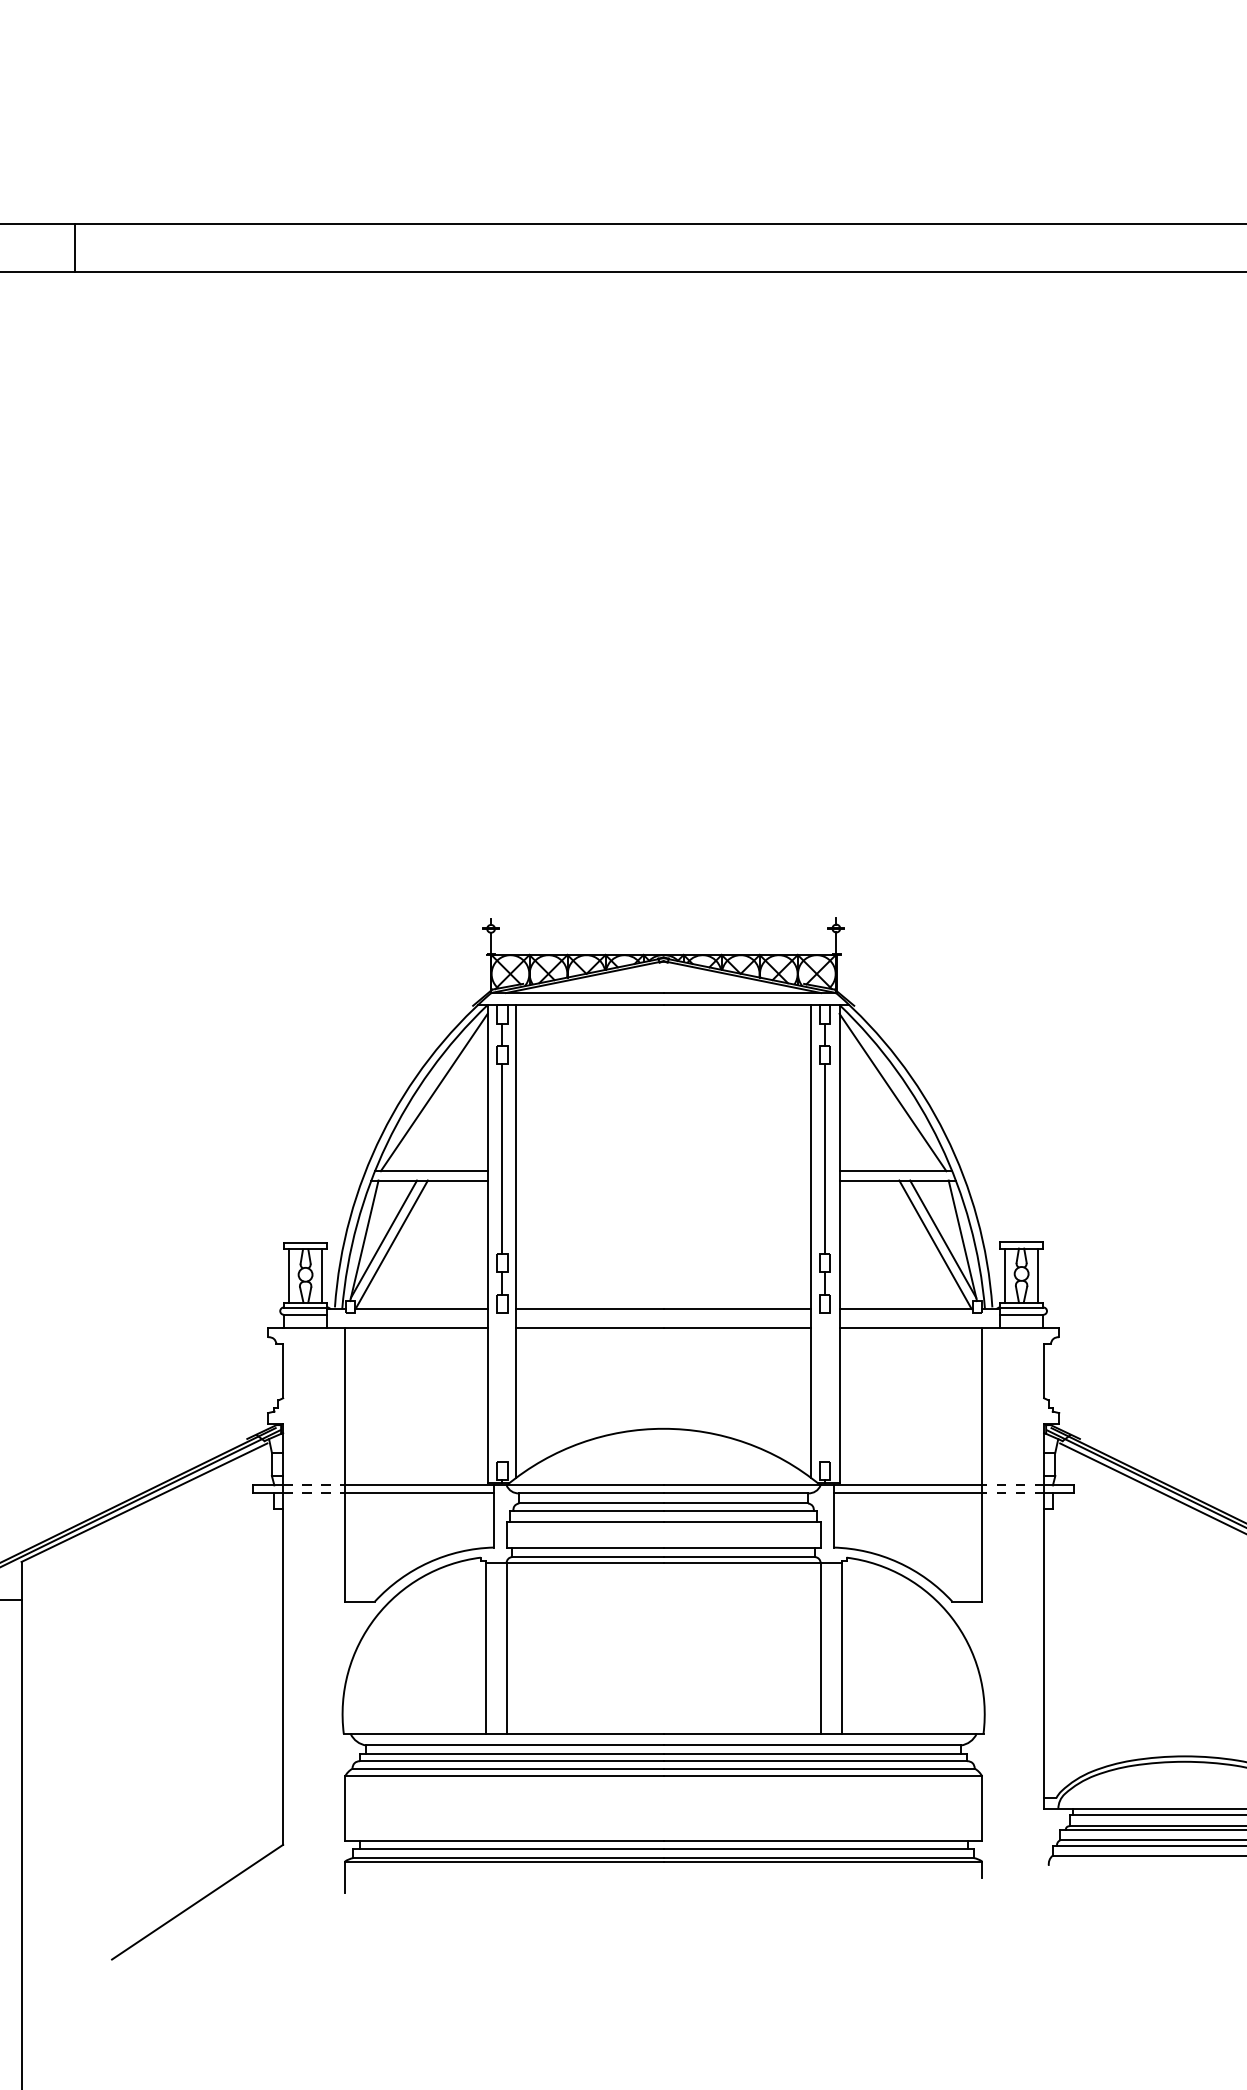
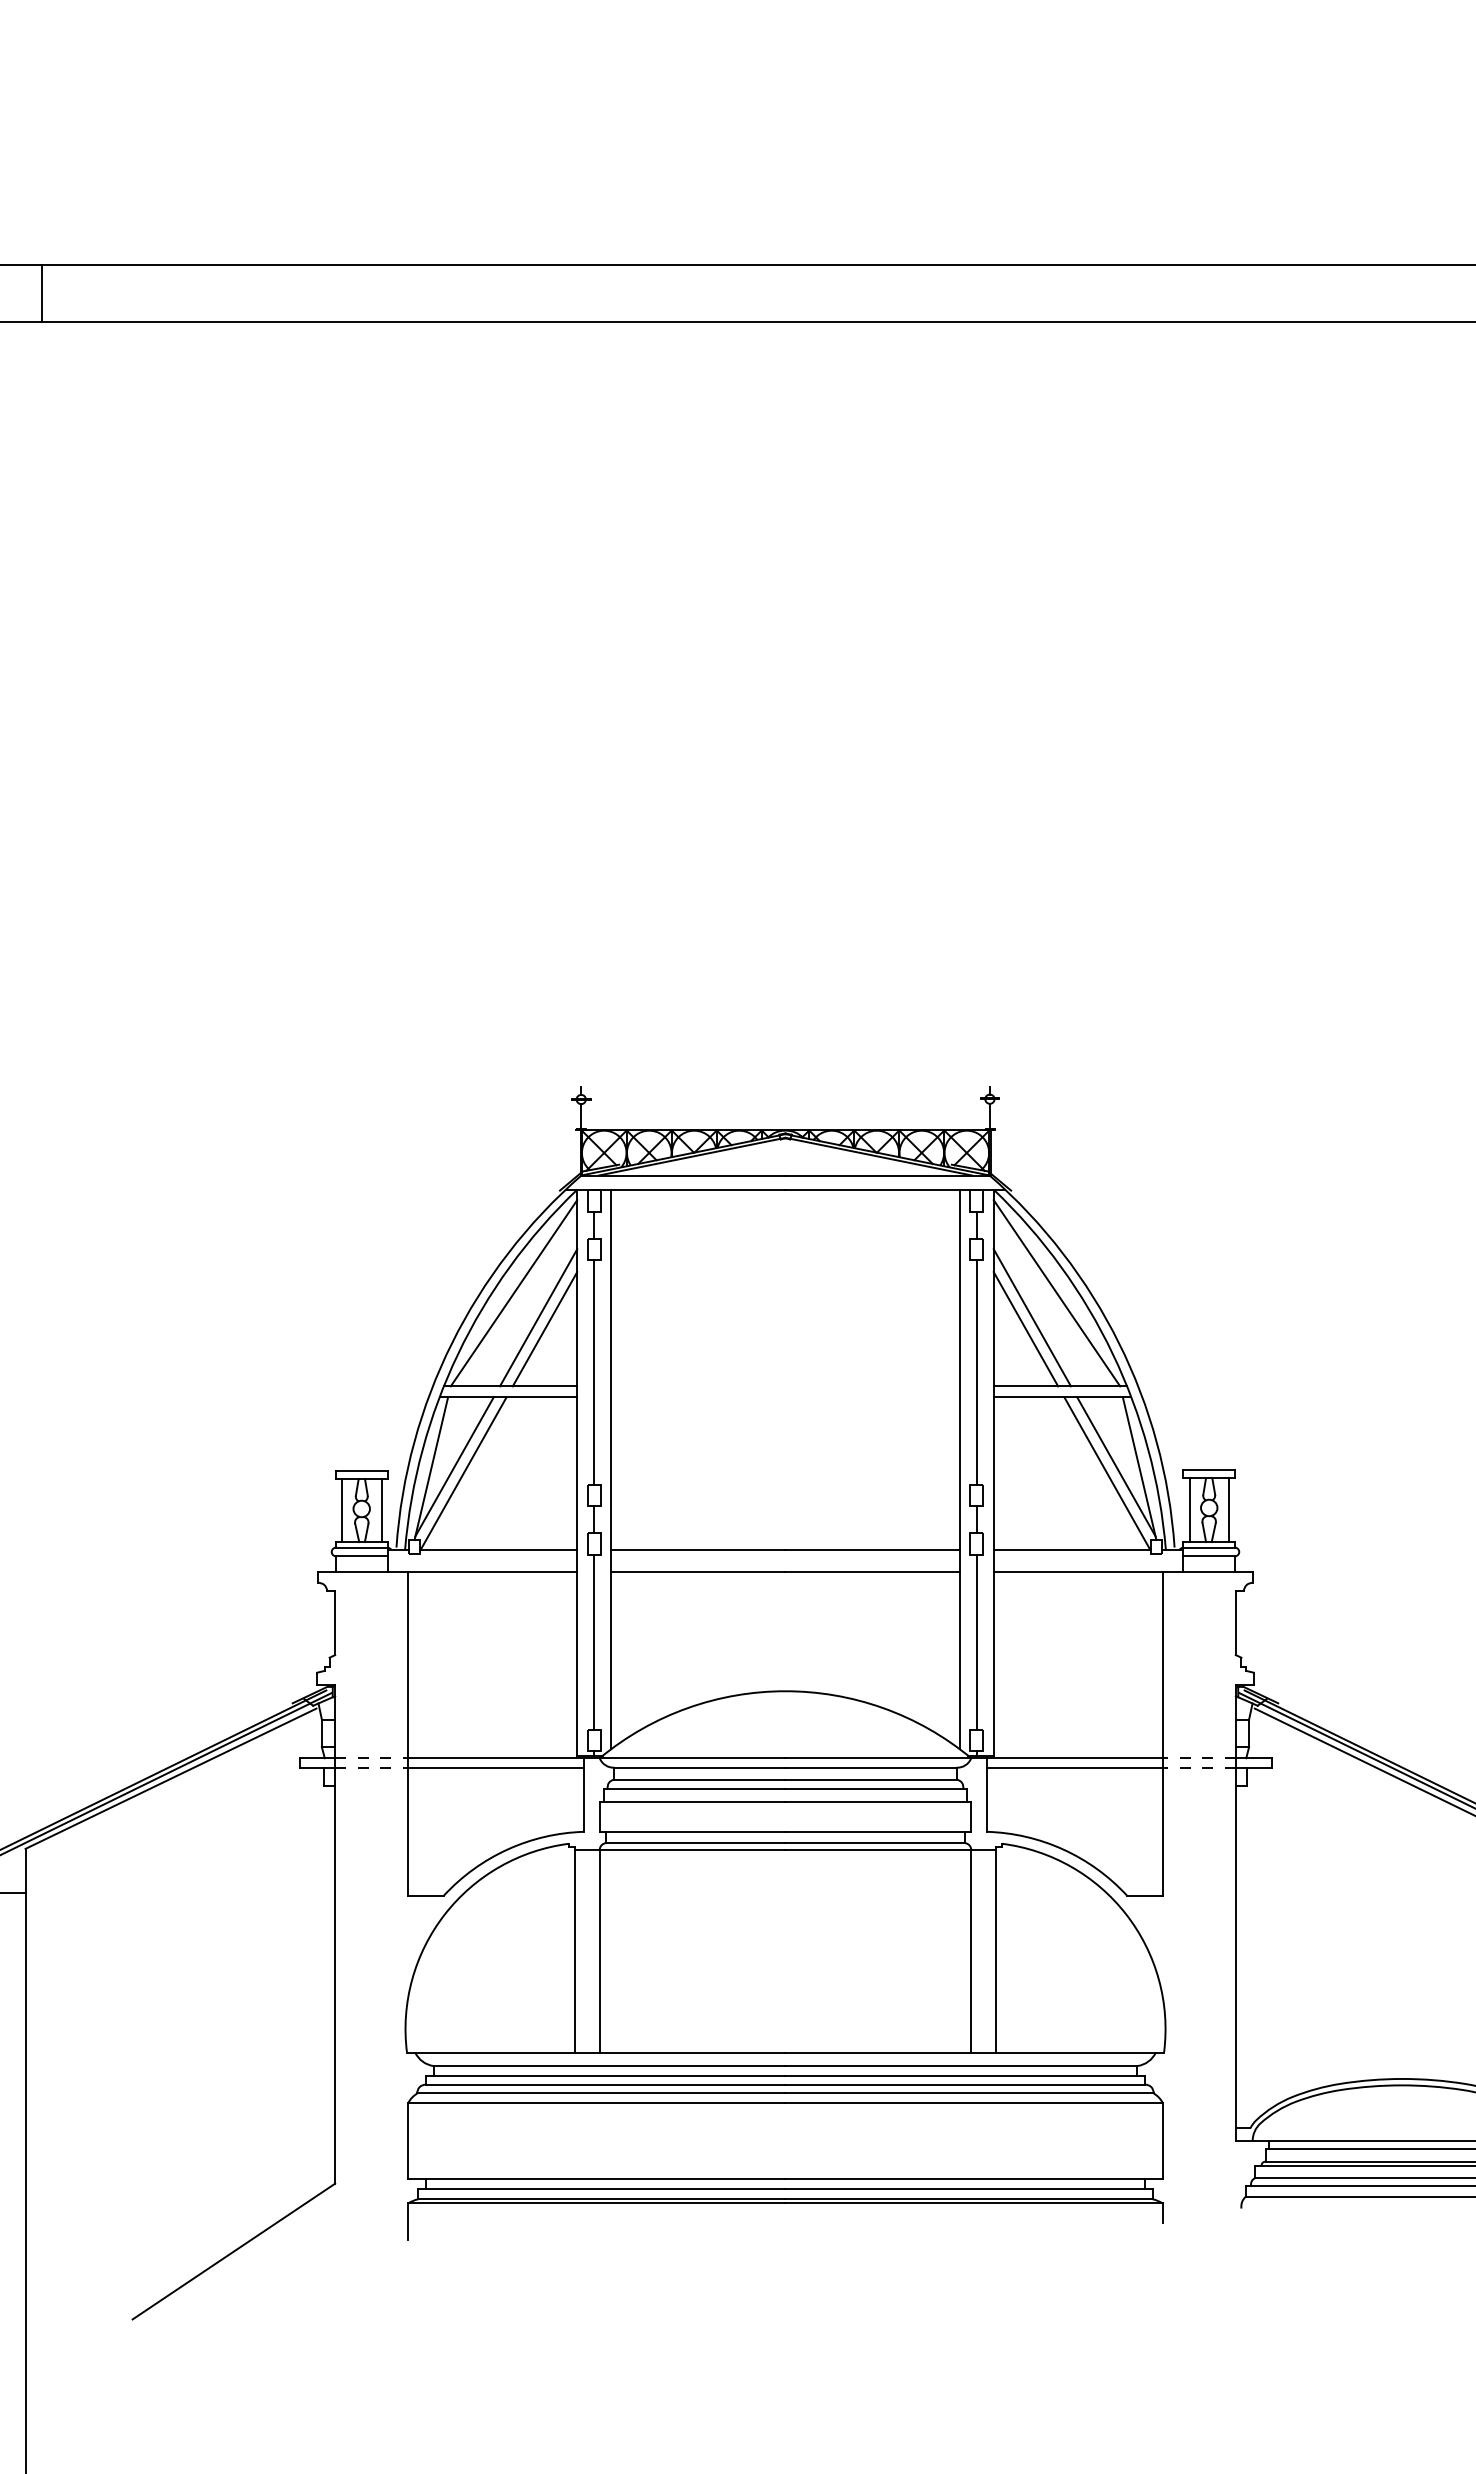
line: (74, 247) -> (41, 293), moved
line: (454, 1113) -> (538, 1317), added
line: (871, 1113) -> (1031, 1317), added
line: (460, 1123) -> (544, 1329), added
line: (866, 1123) -> (1025, 1329), added
line: (502, 1386) -> (594, 1641), added
line: (825, 1386) -> (976, 1641), added

